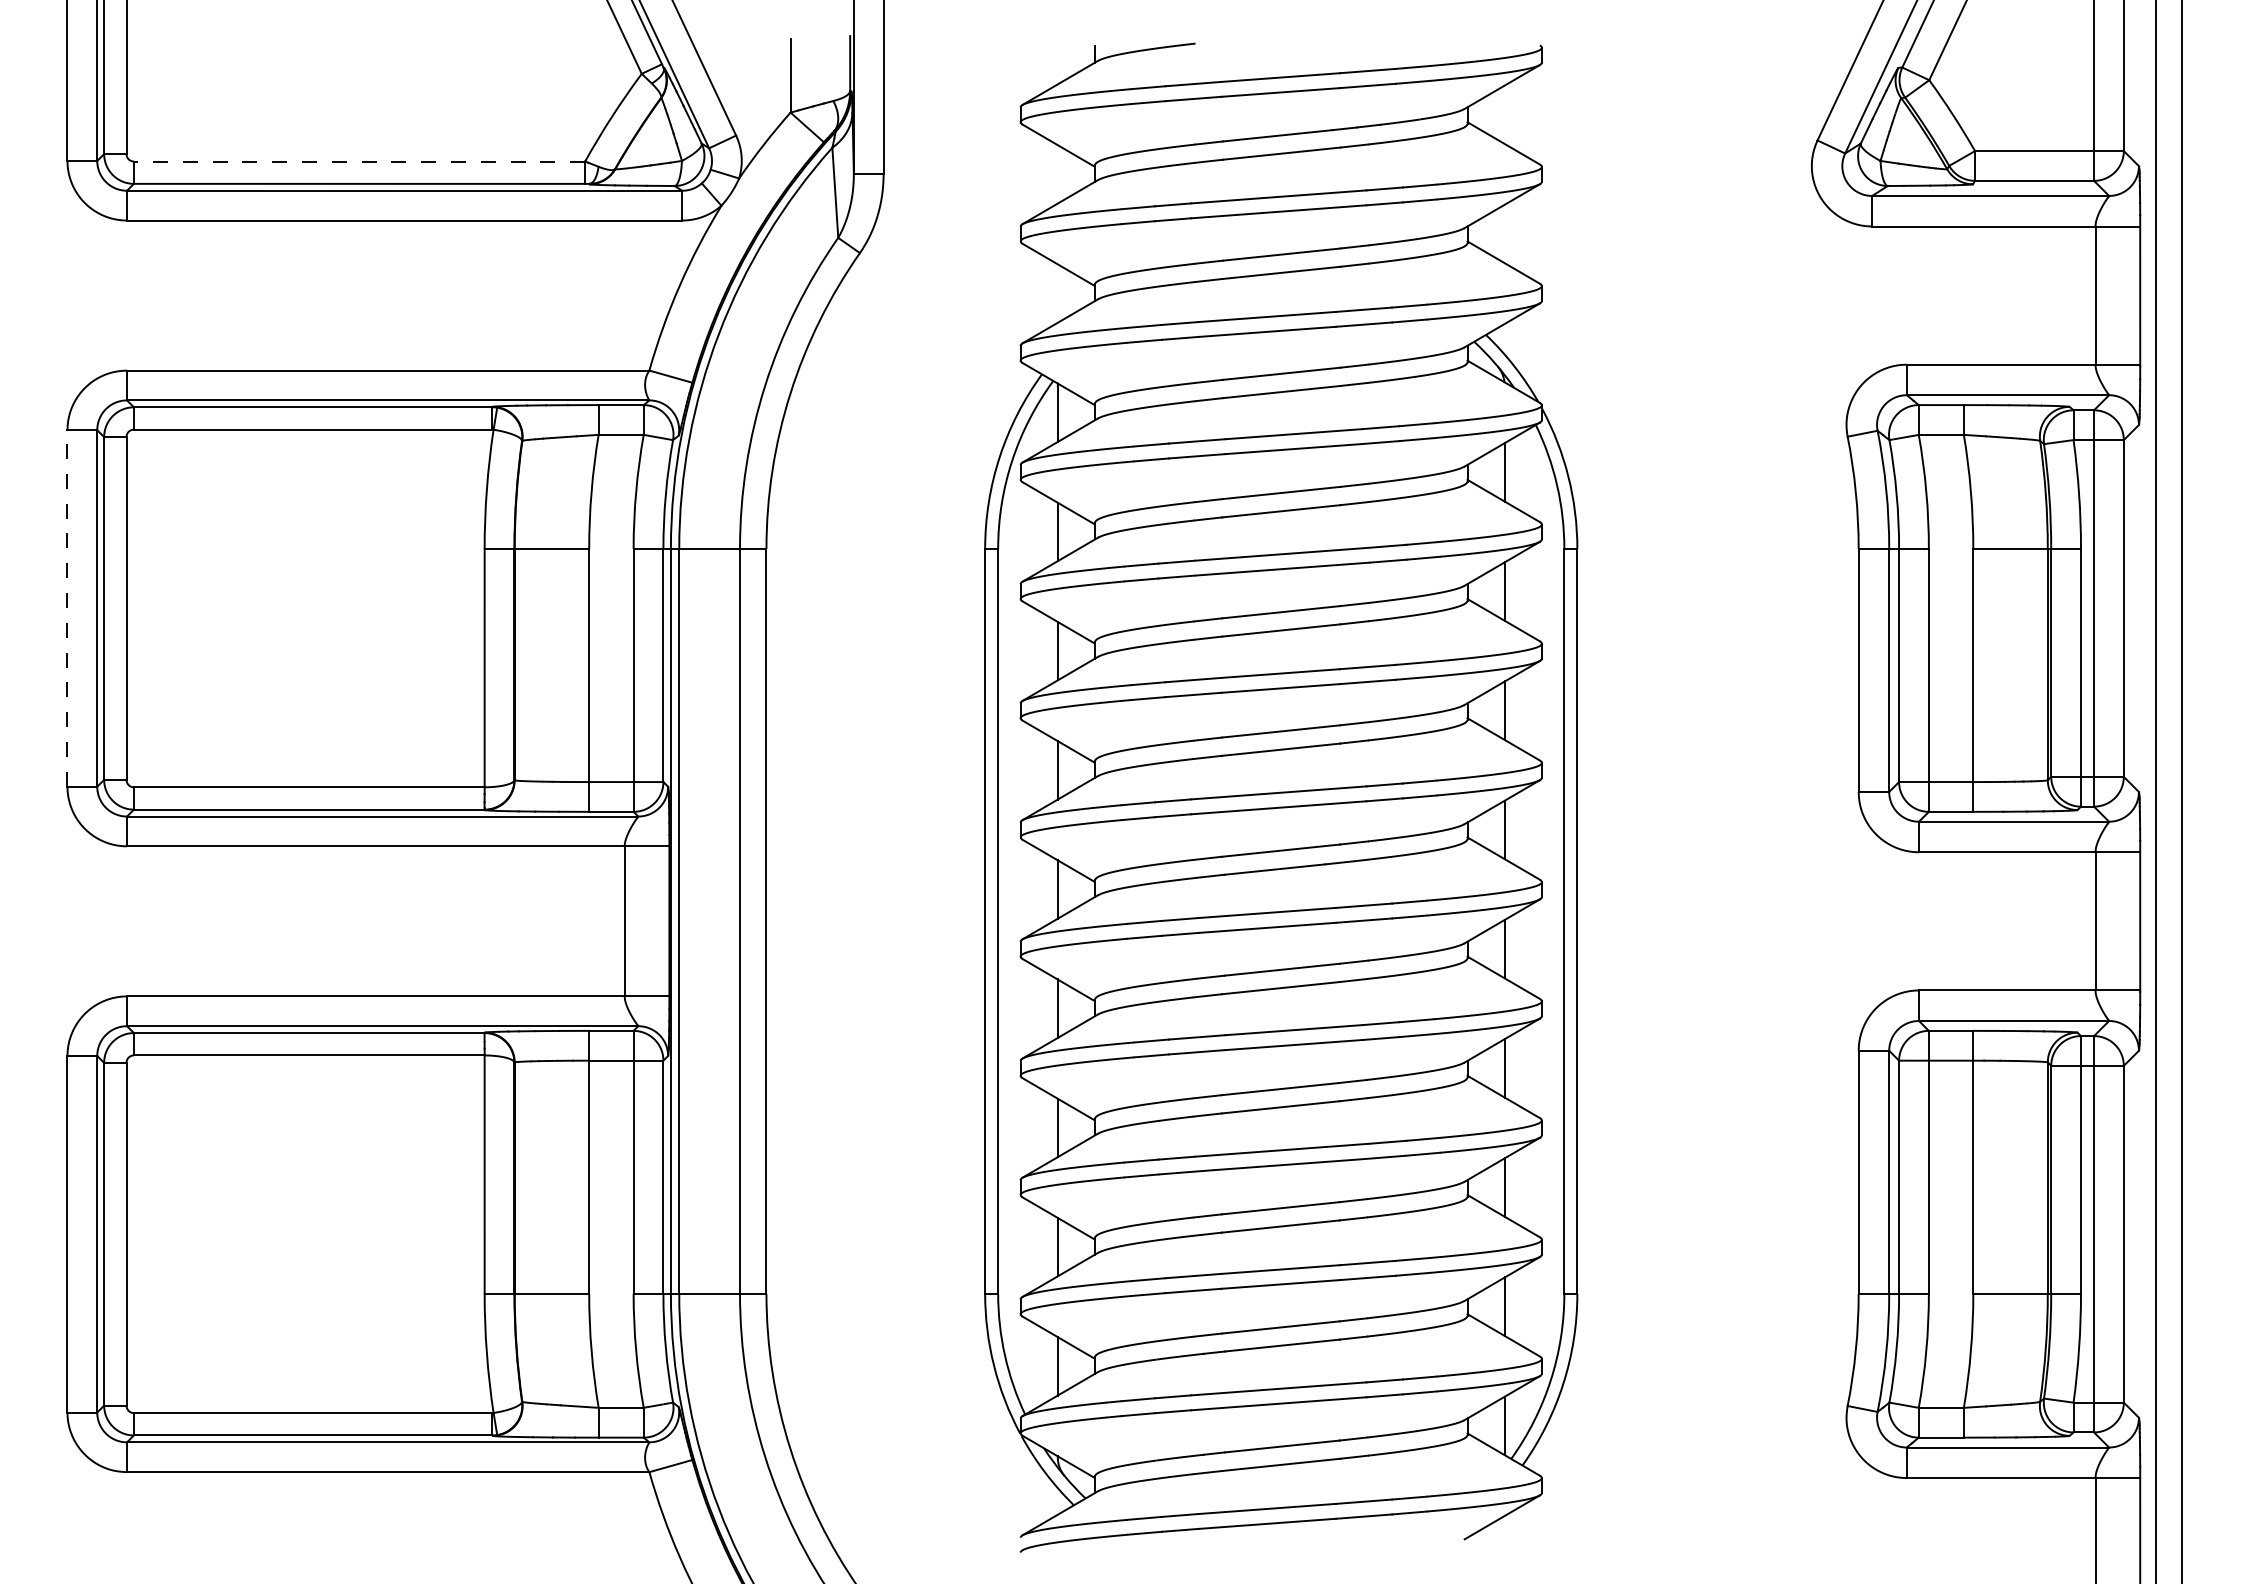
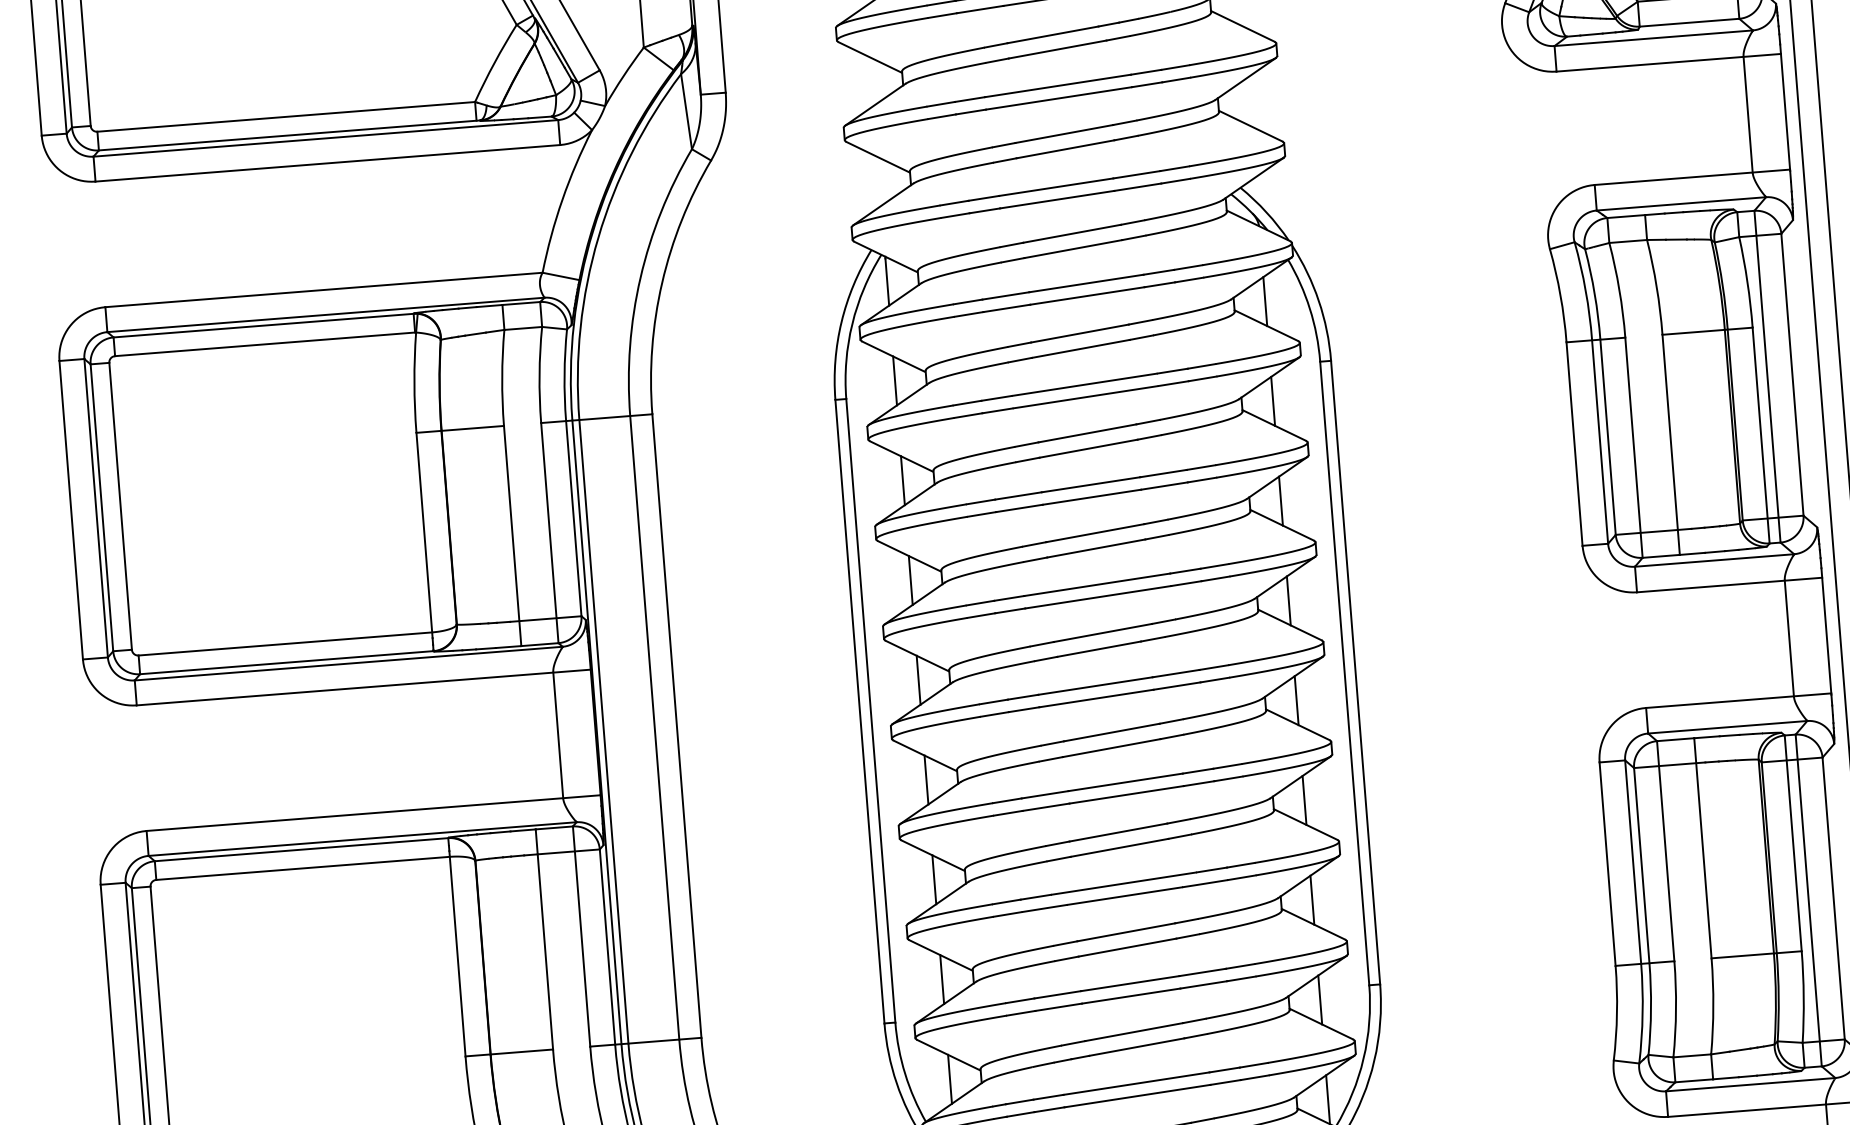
line: (359, 161) -> (286, 116), dashed -> solid
line: (67, 607) -> (71, 509), dashed -> solid

